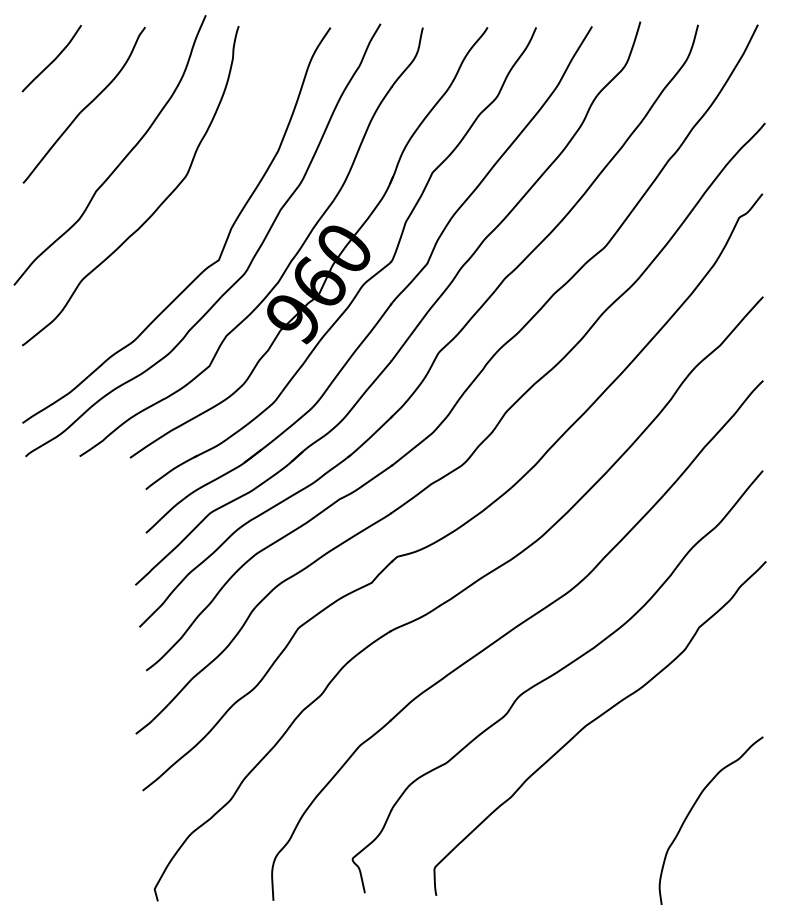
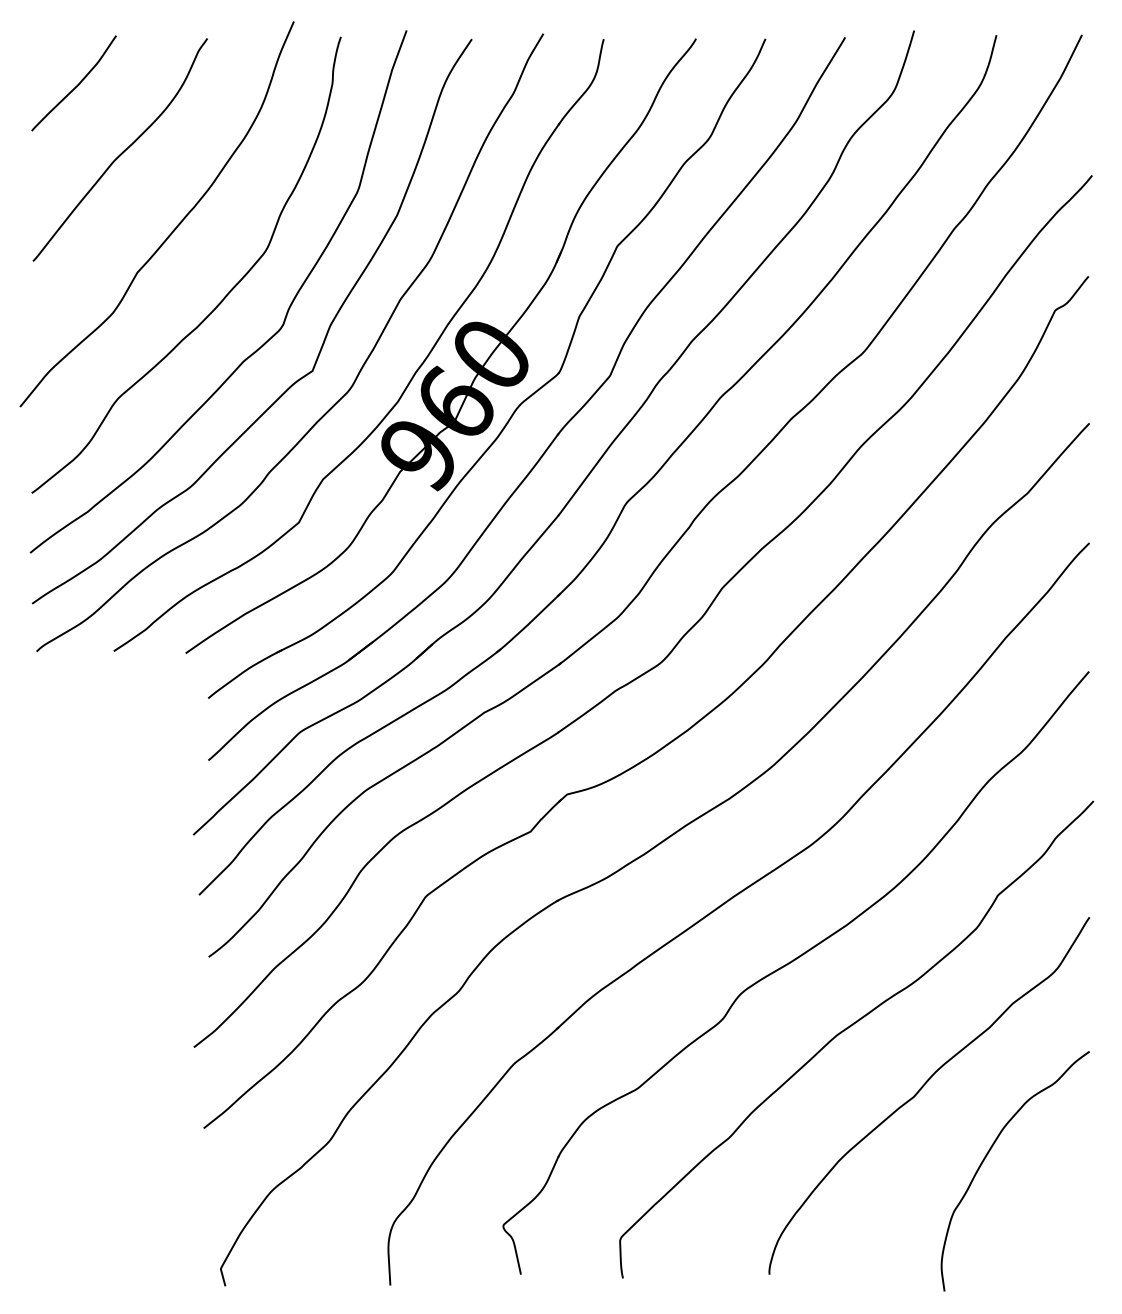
curve: (186, 238) -> (266, 340), added
curve: (646, 762) -> (922, 1088), added

